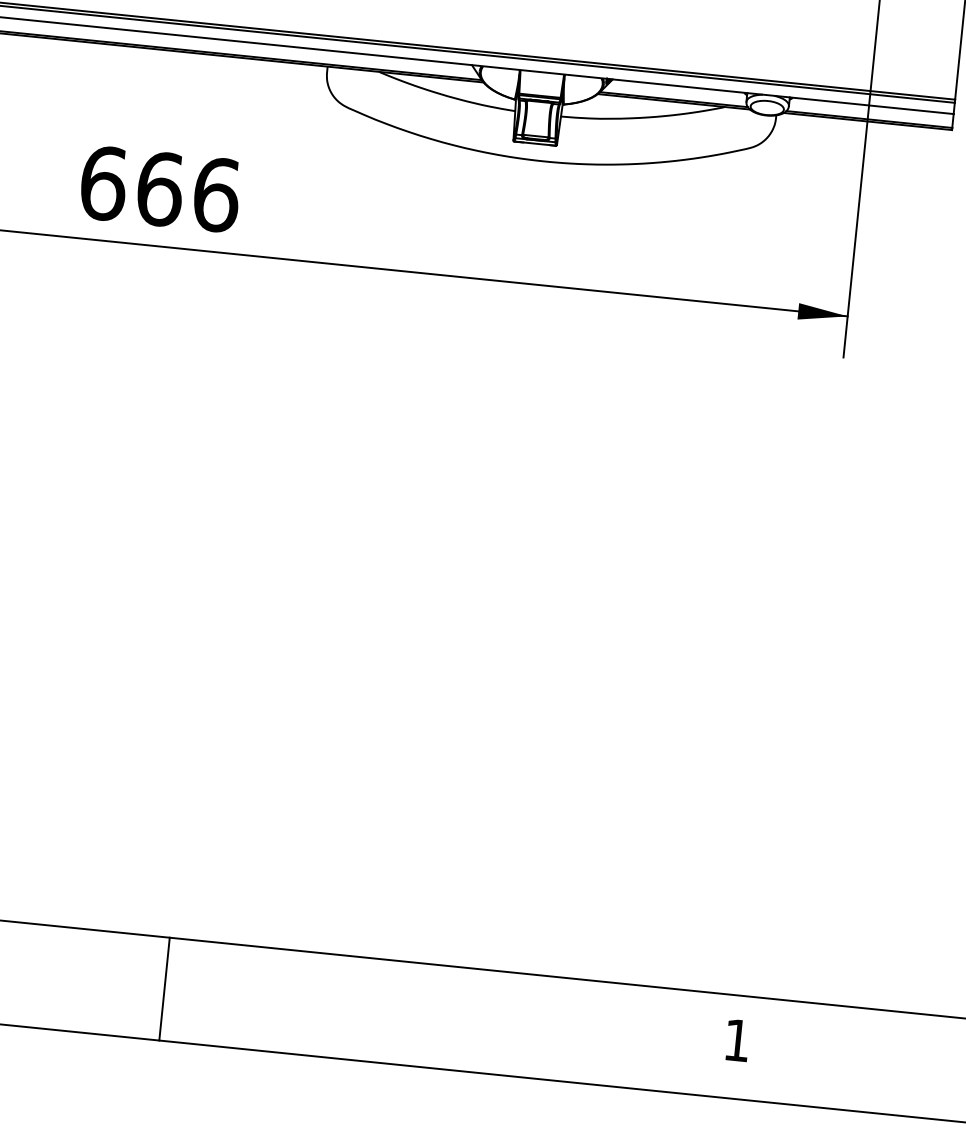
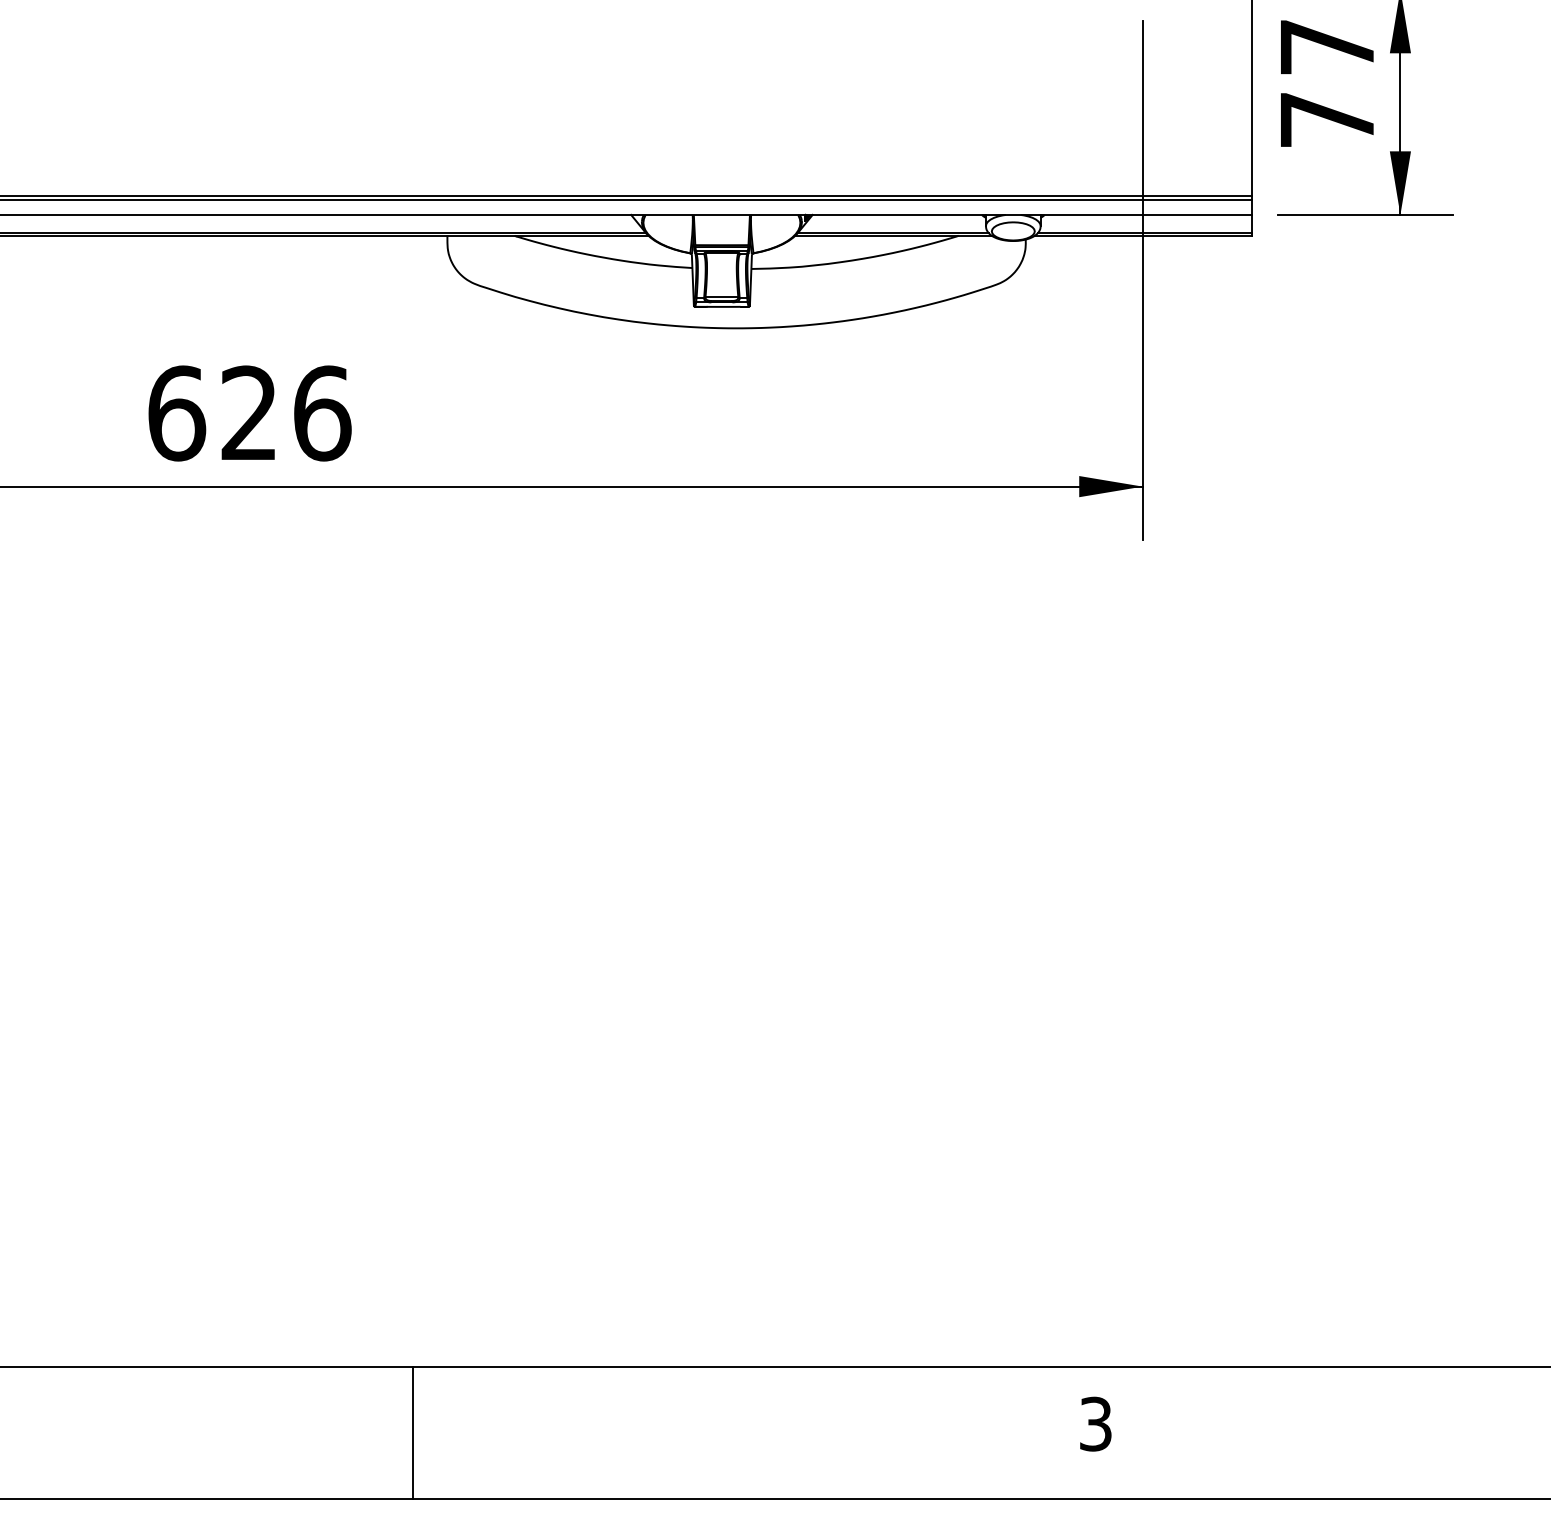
text: (159, 189) -> (249, 413), 666 -> 626
line: (164, 988) -> (412, 1432), moved
text: (737, 1039) -> (1095, 1423), 1 -> 3

